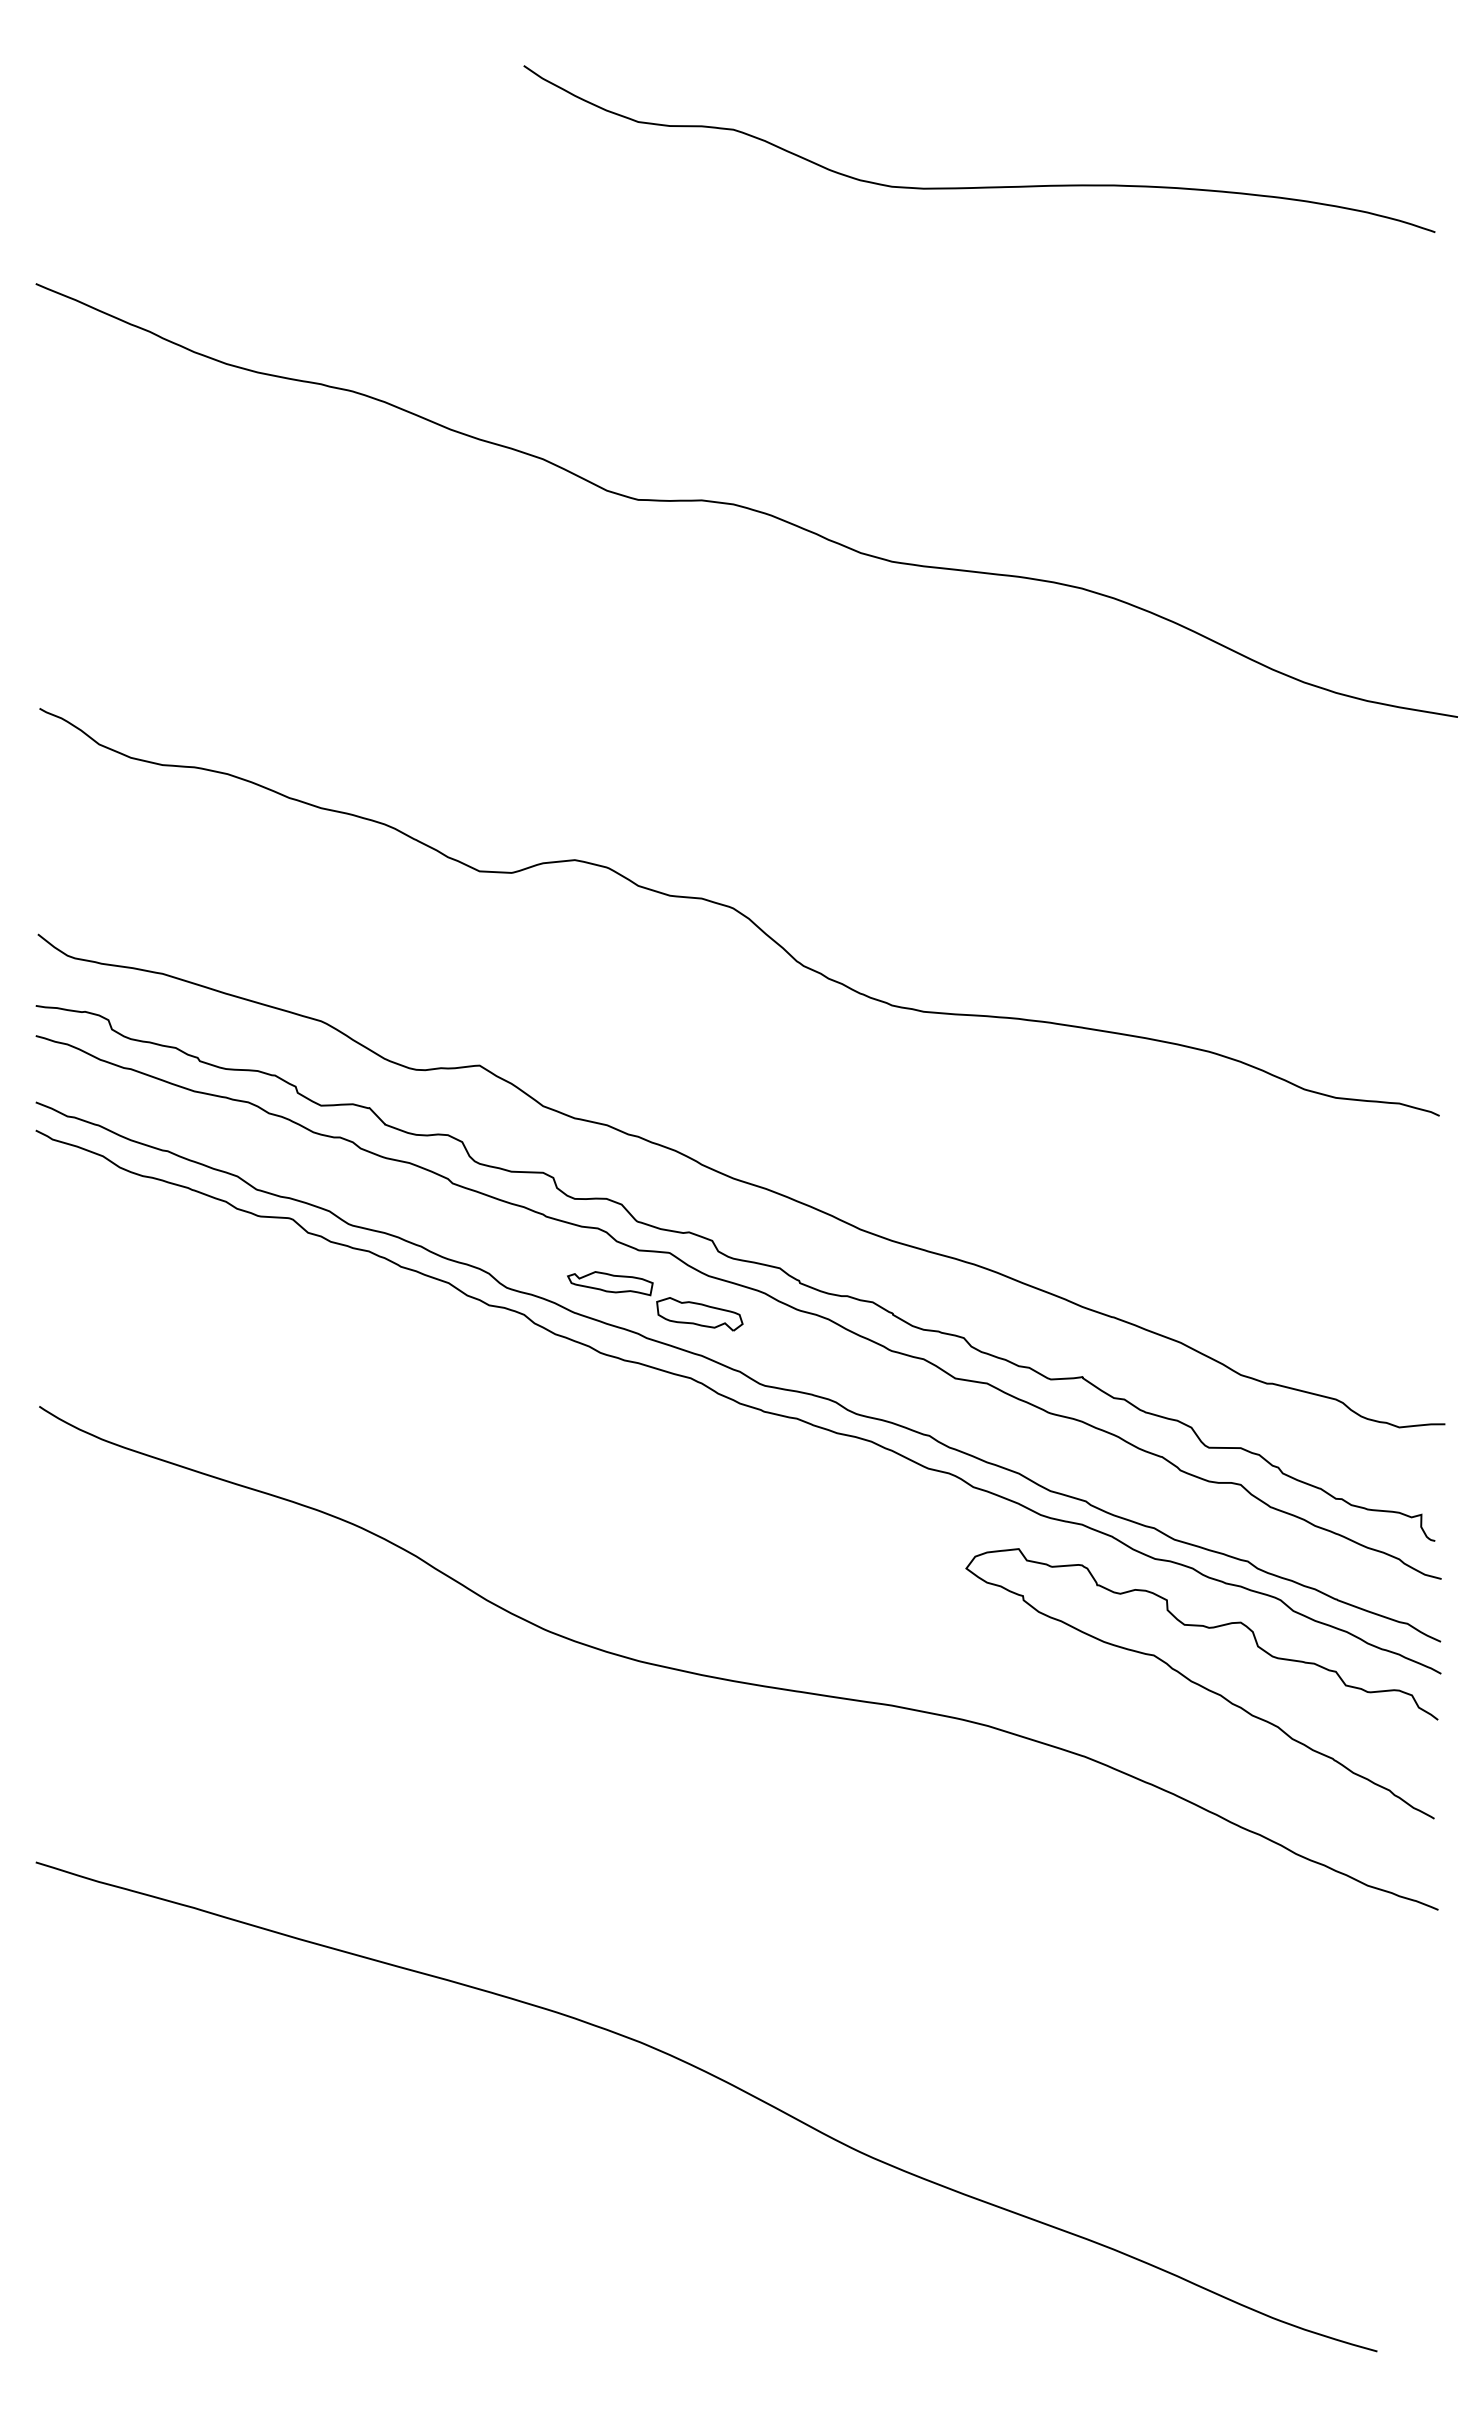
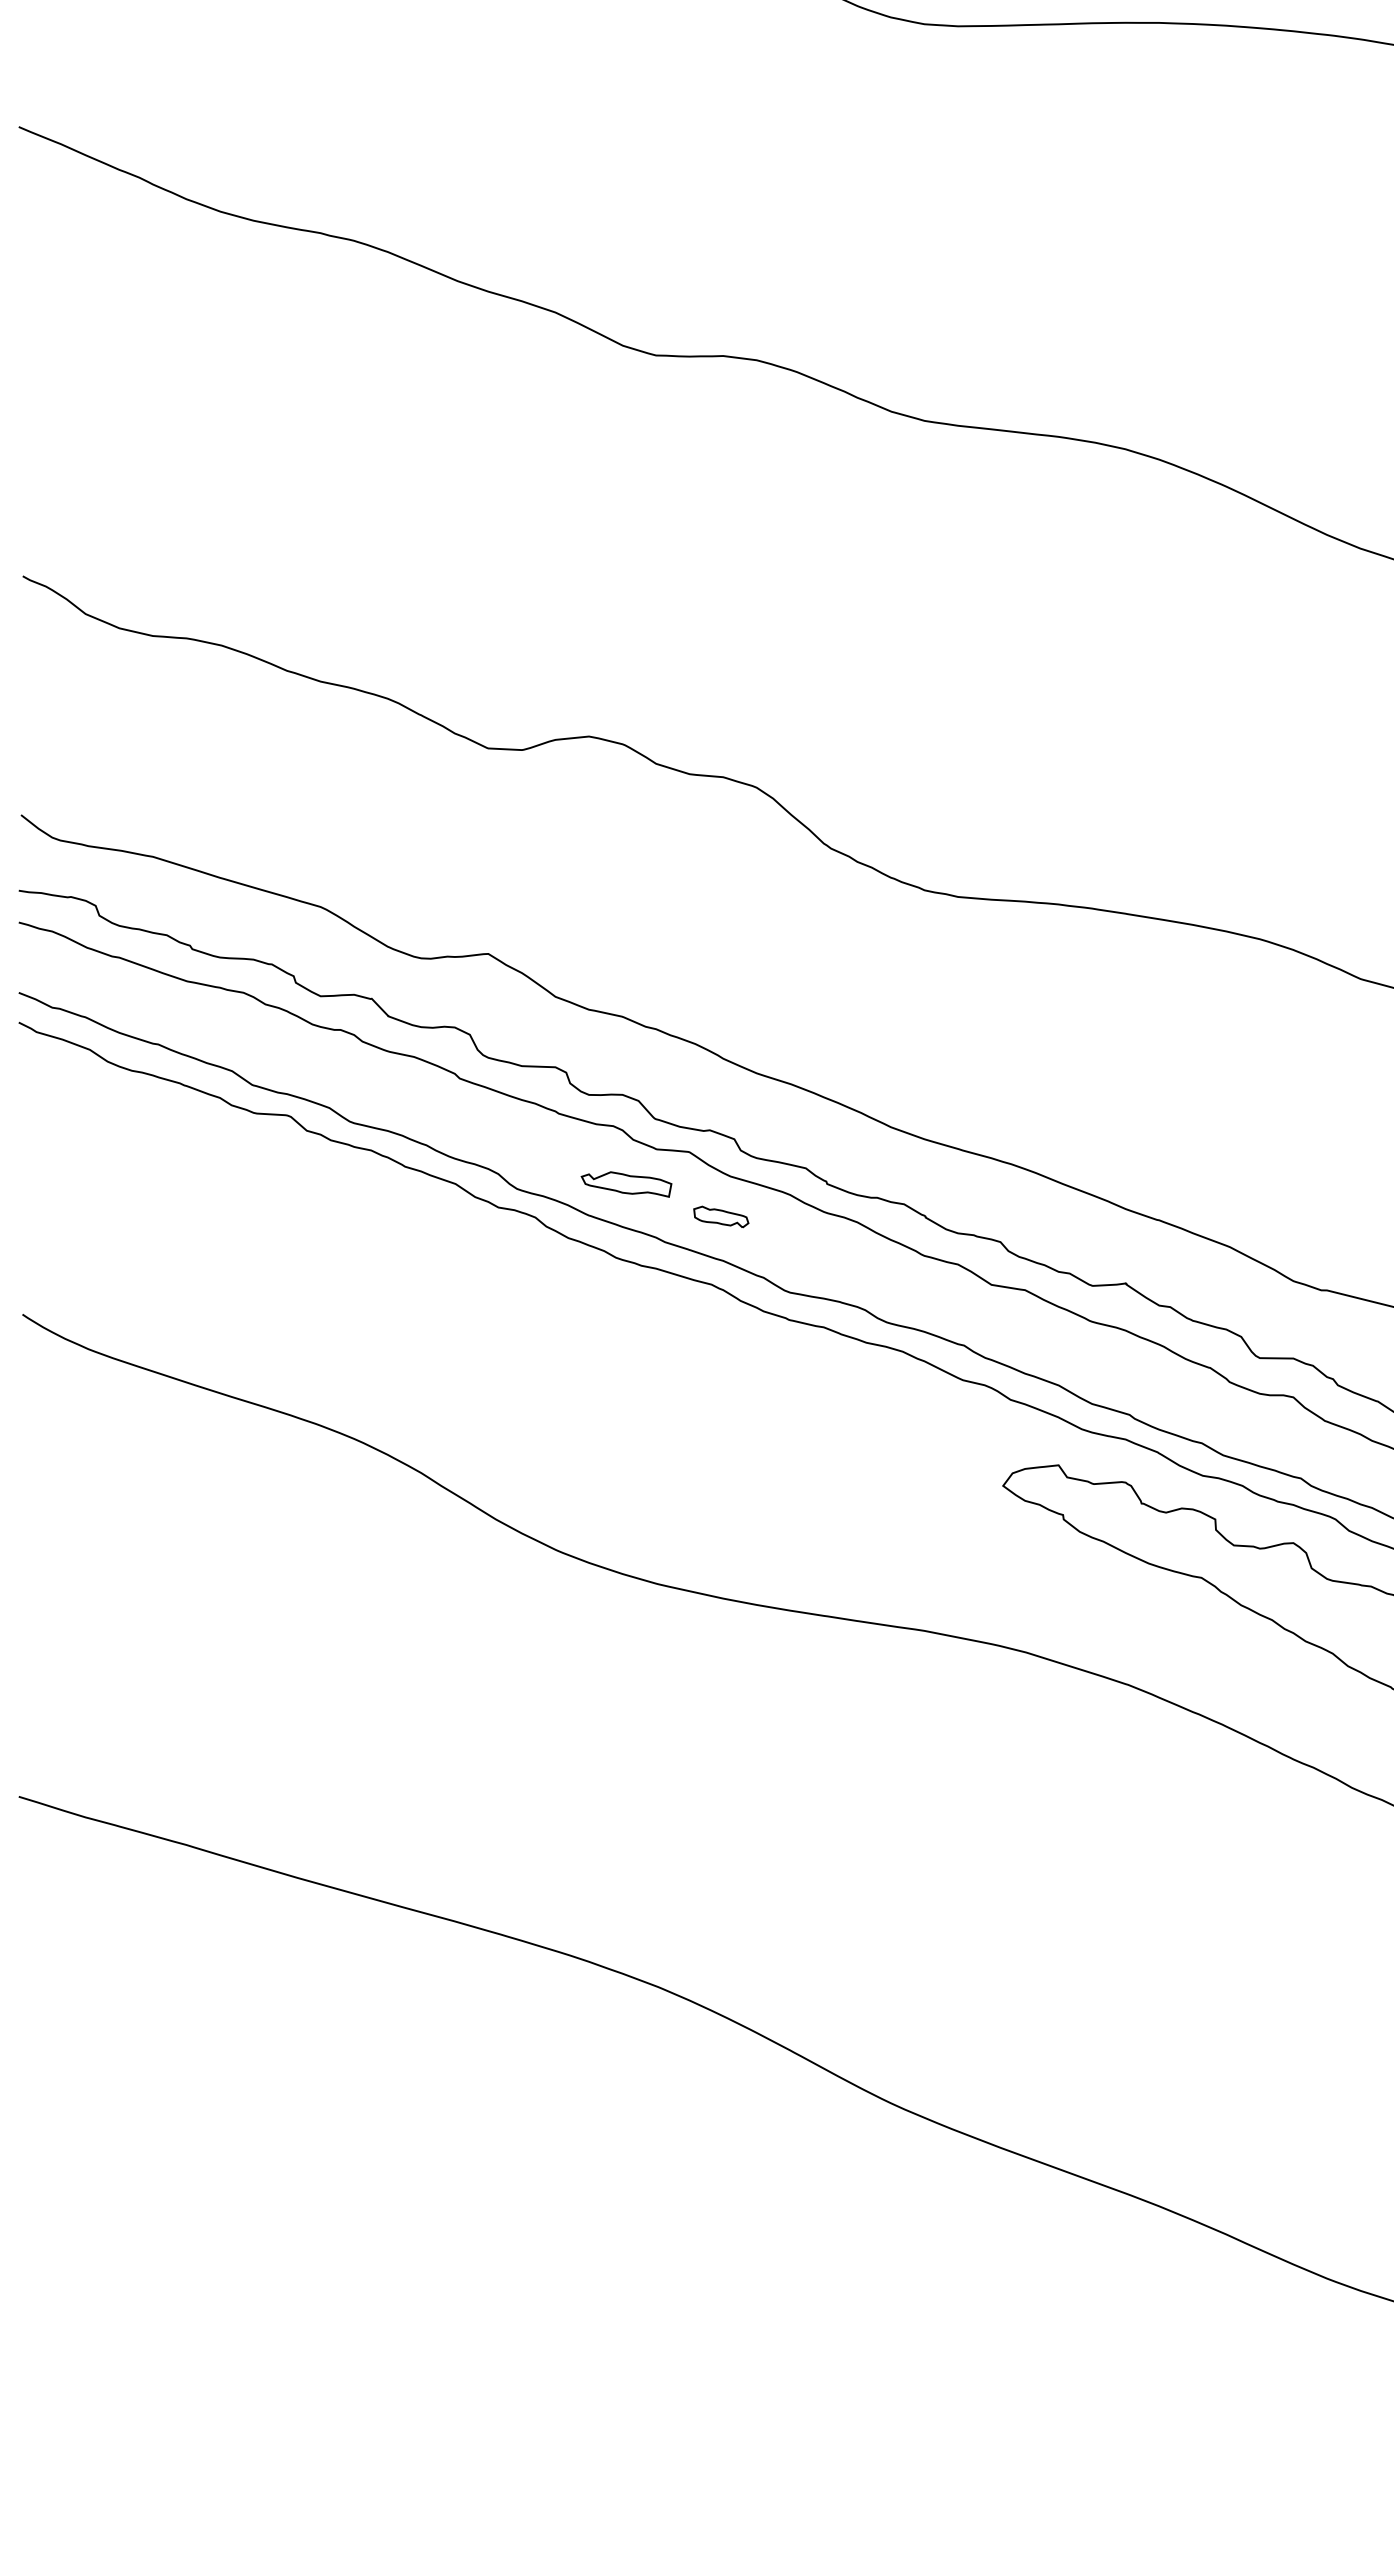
part: (699, 1314) -> (720, 1217), size x0.6

